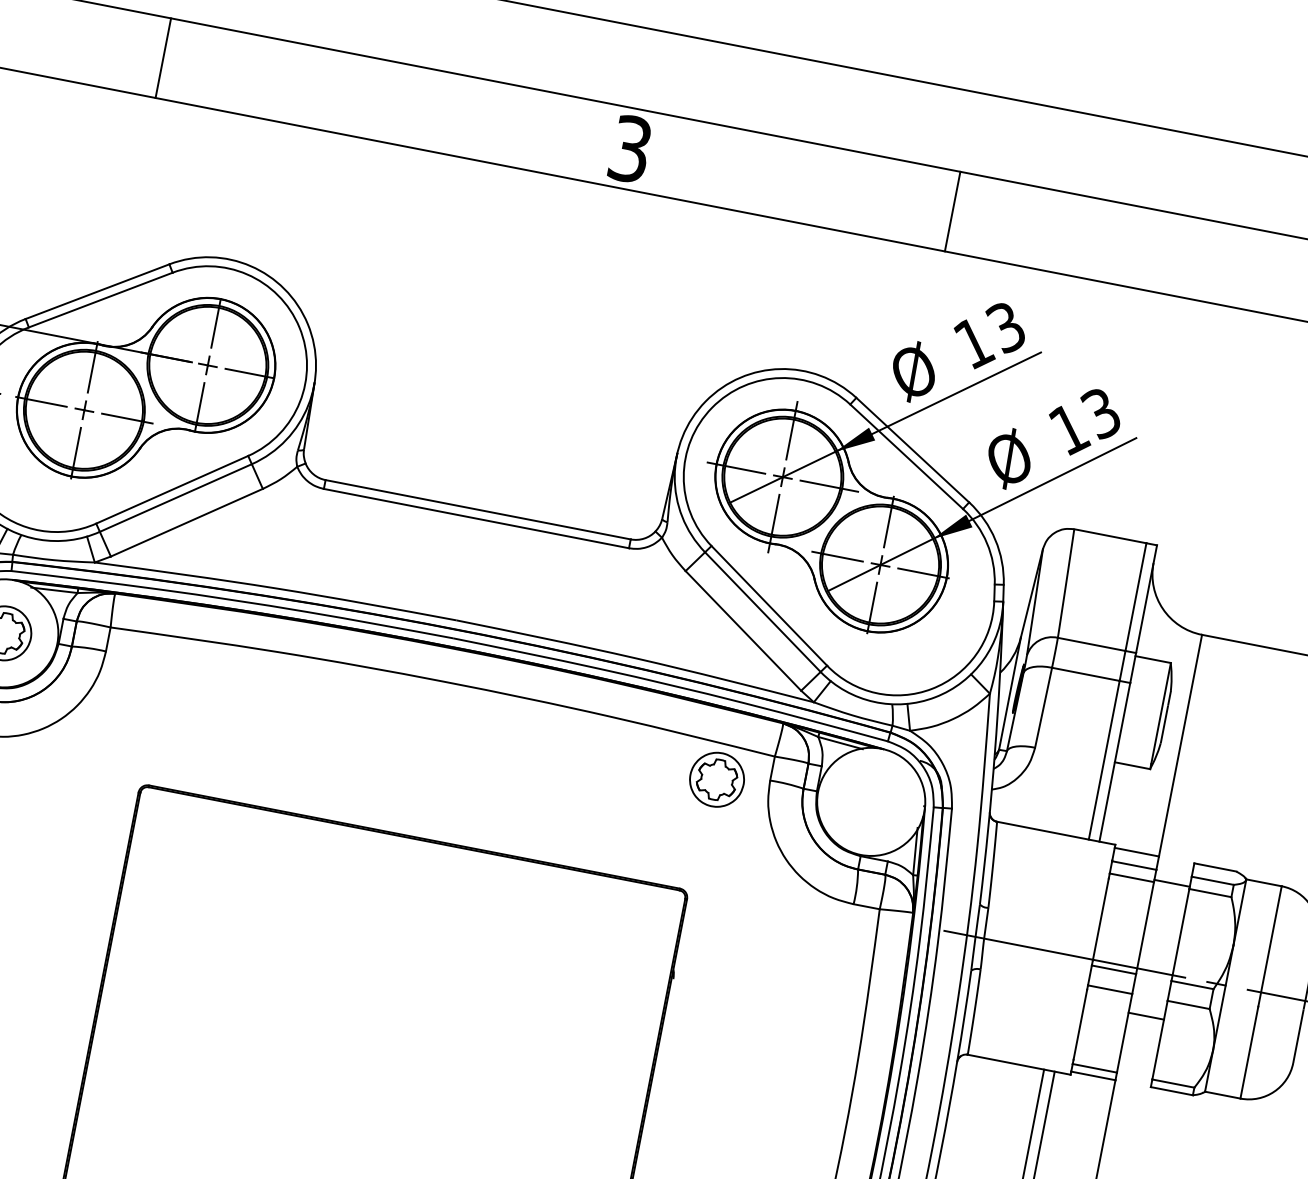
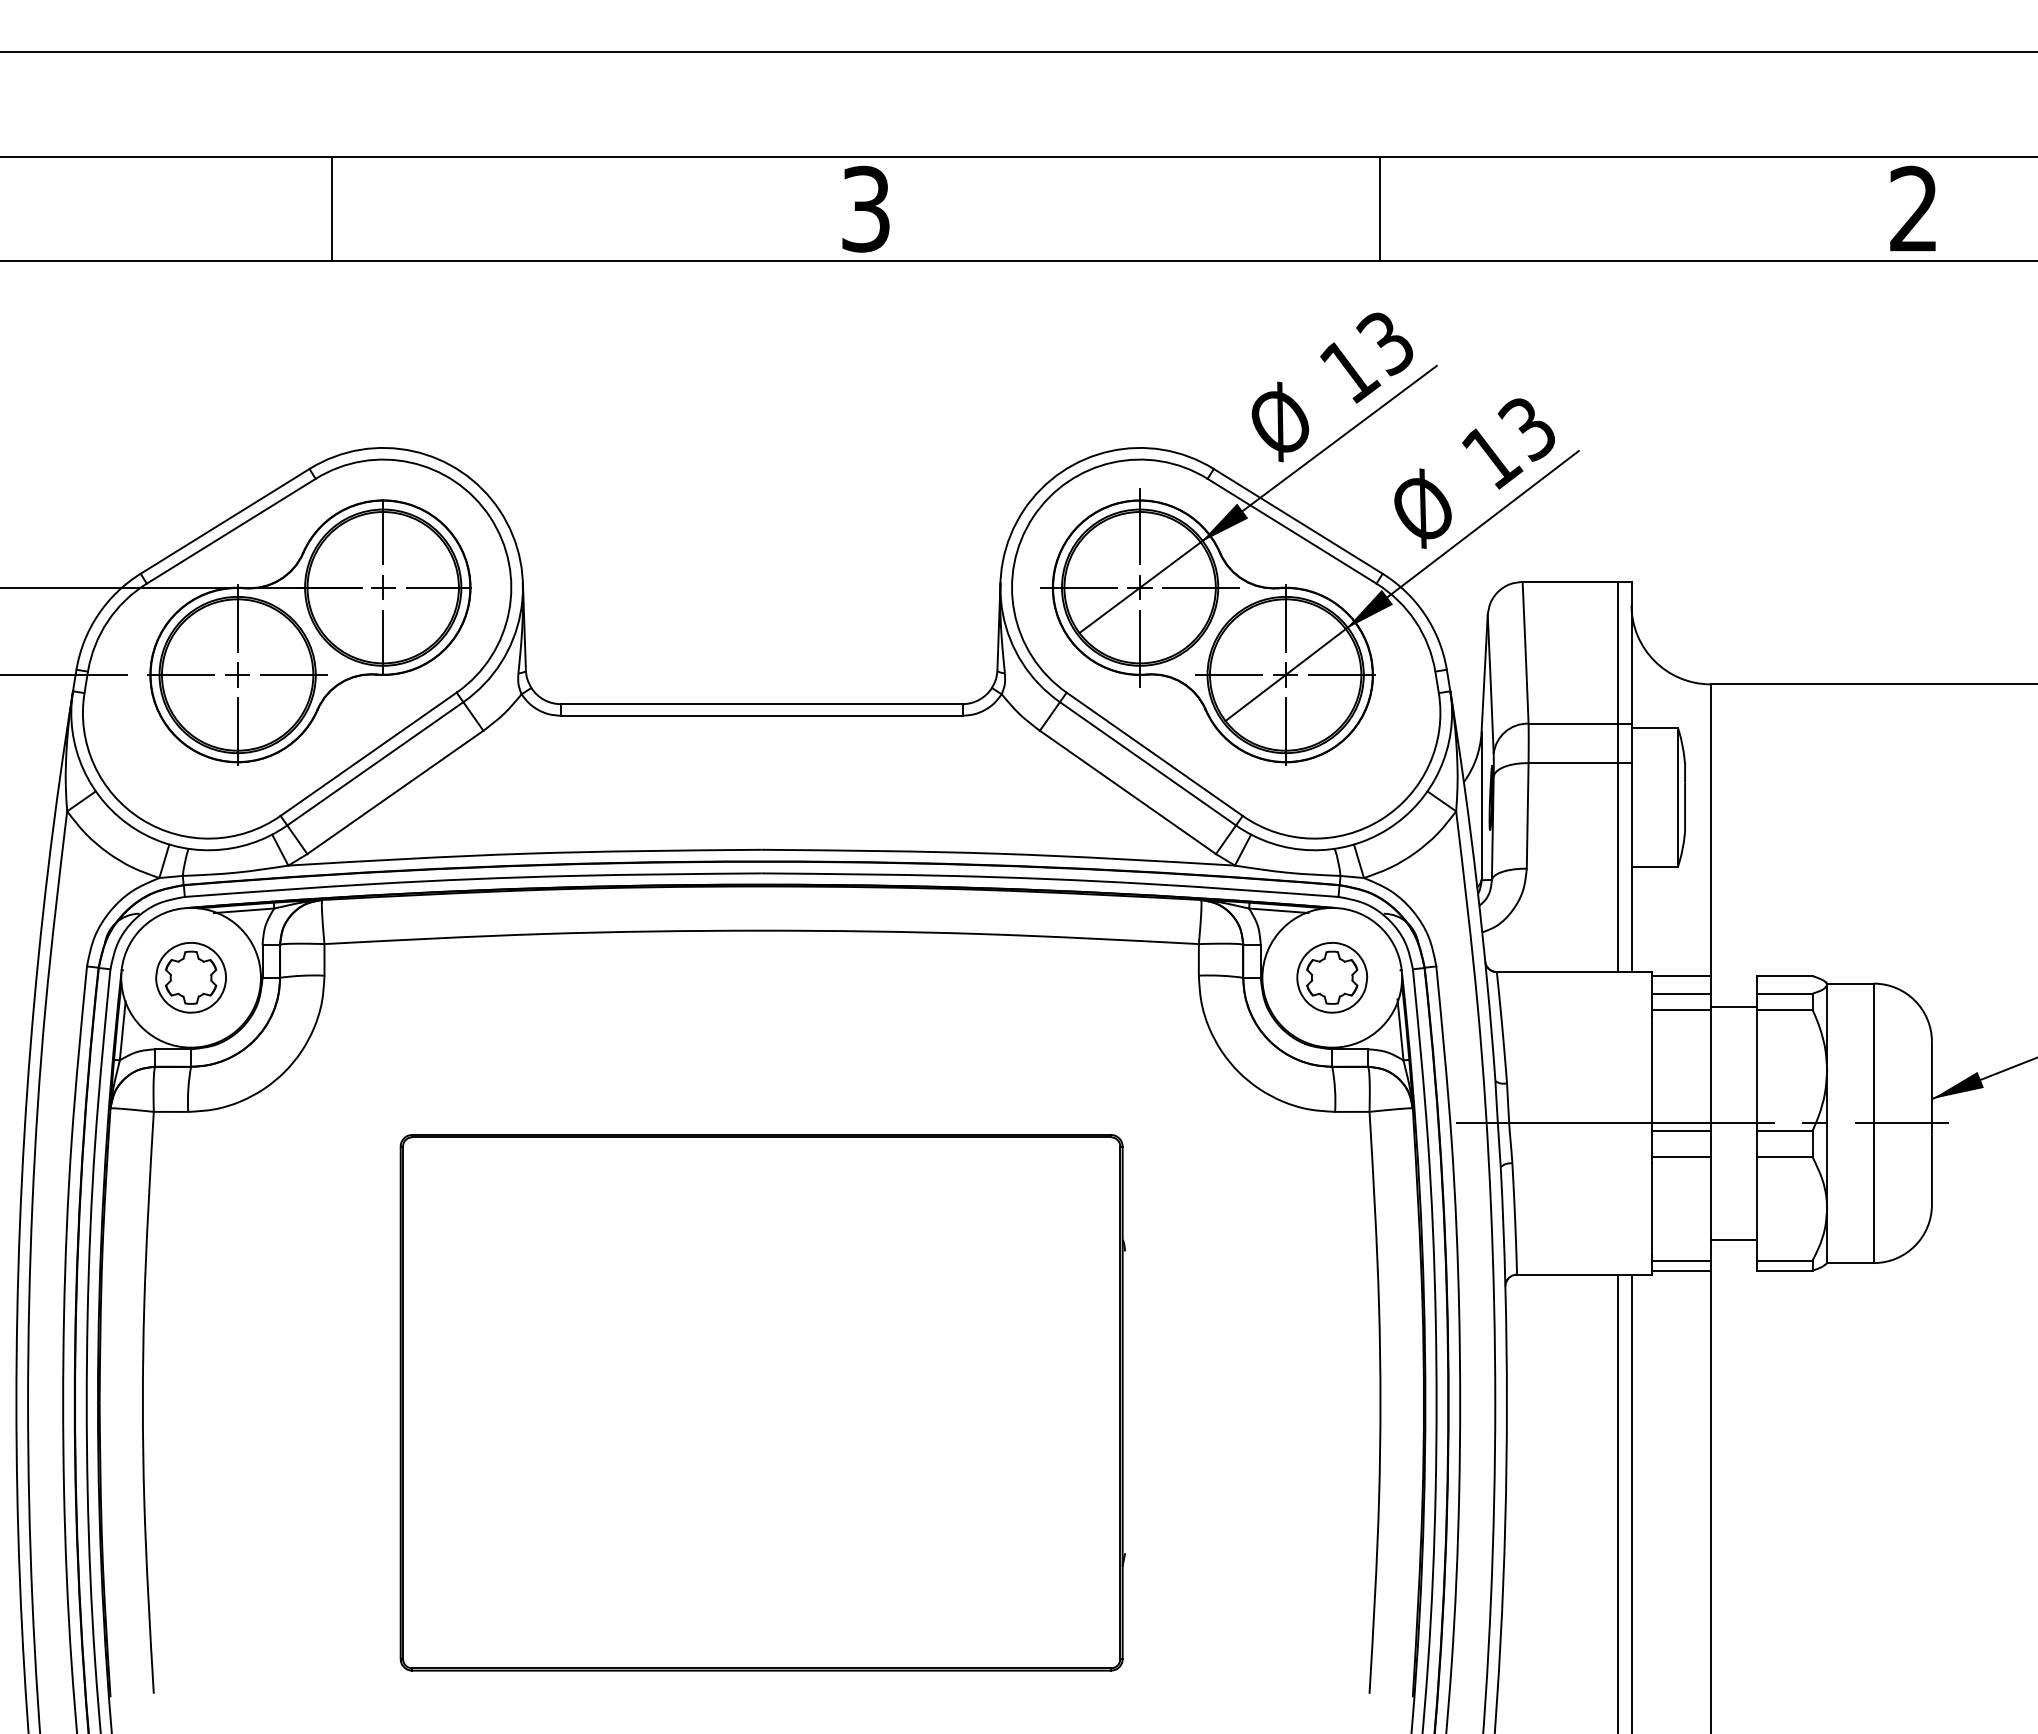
line: (163, 57) -> (331, 208), moved
line: (952, 211) -> (1379, 208), moved
part: (717, 779) -> (1332, 977), moved
line: (1145, 1015) -> (1733, 1239), moved

